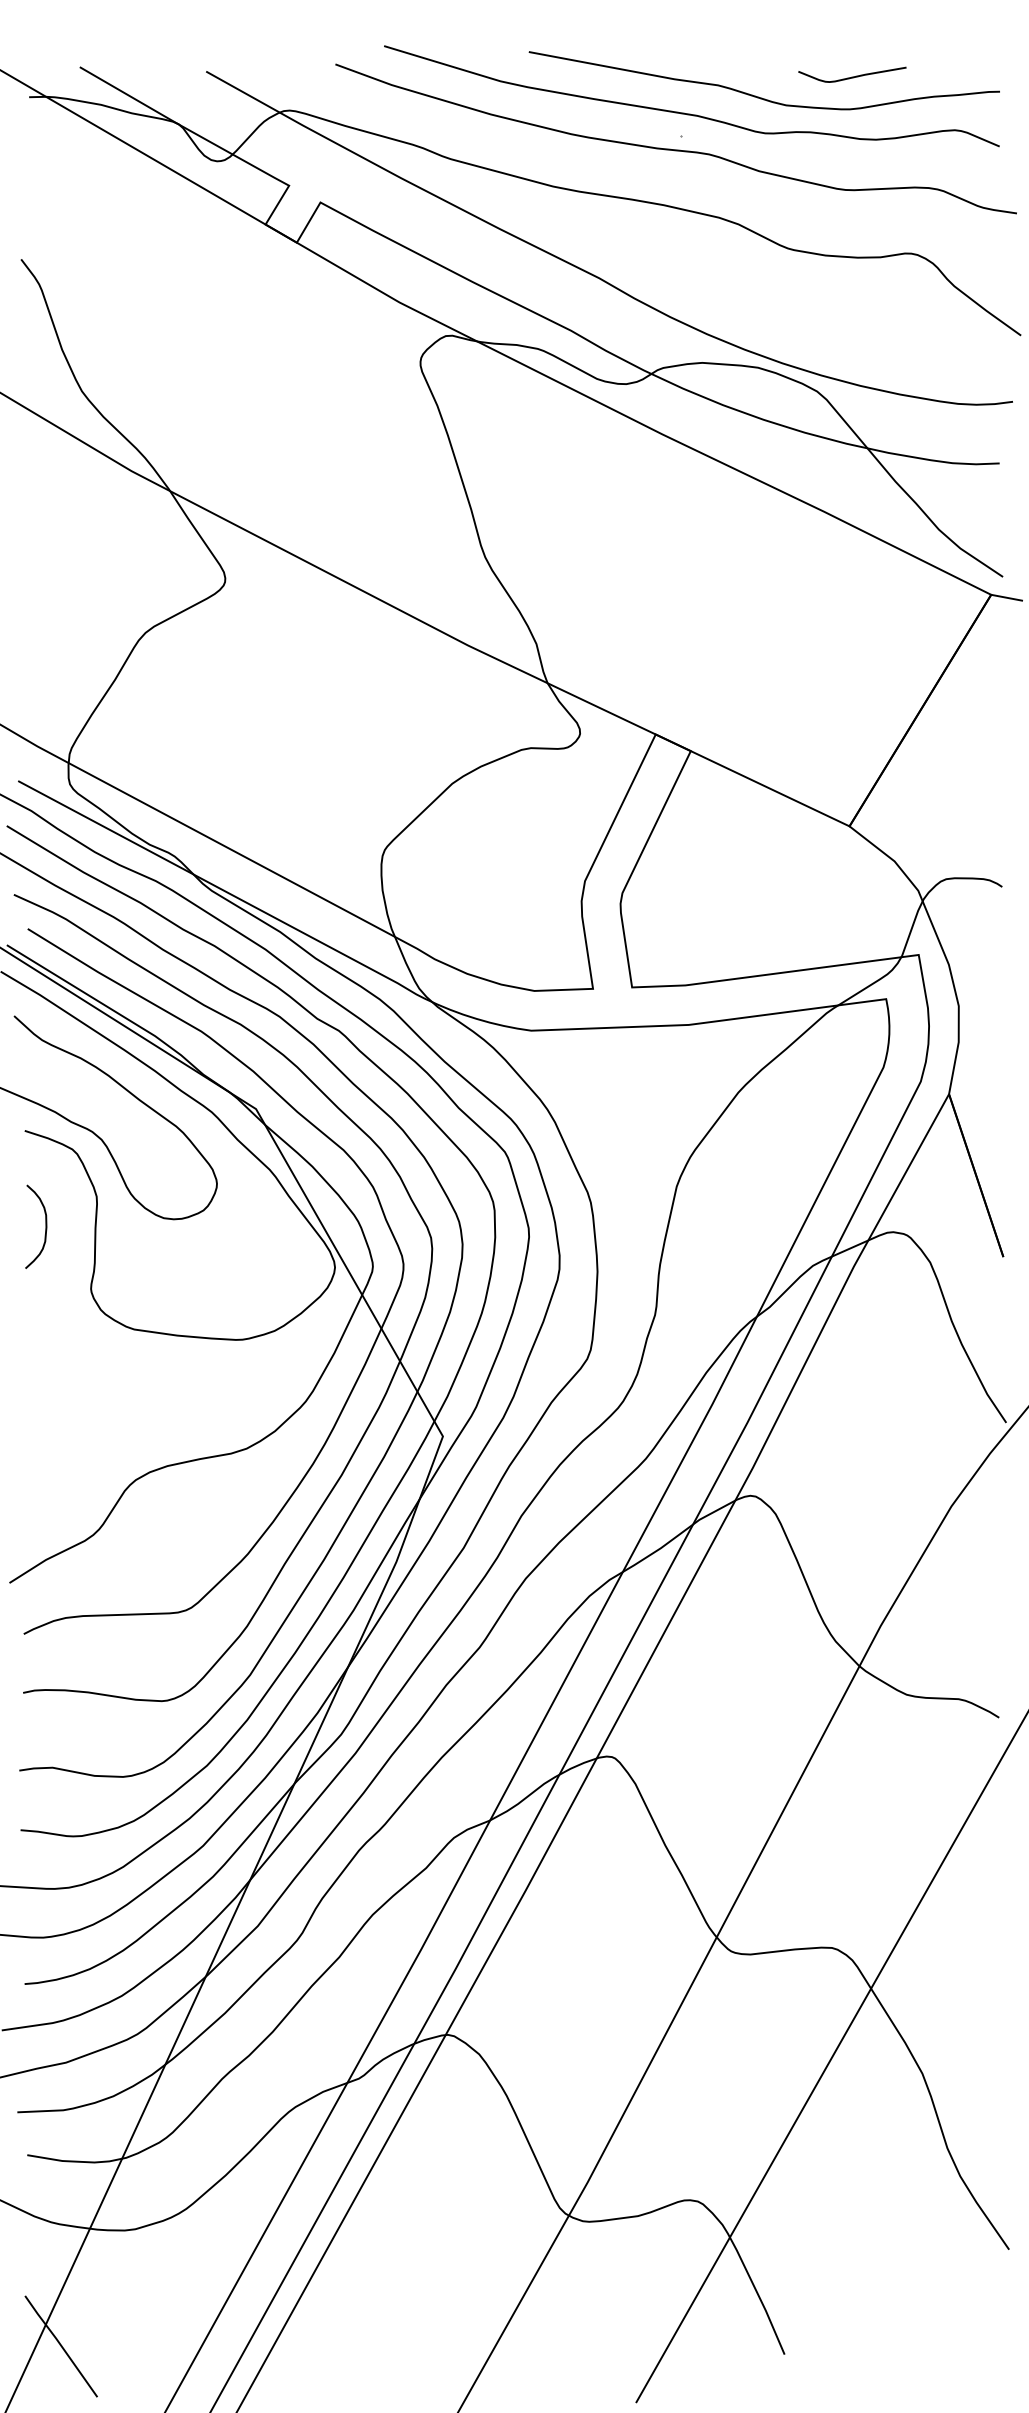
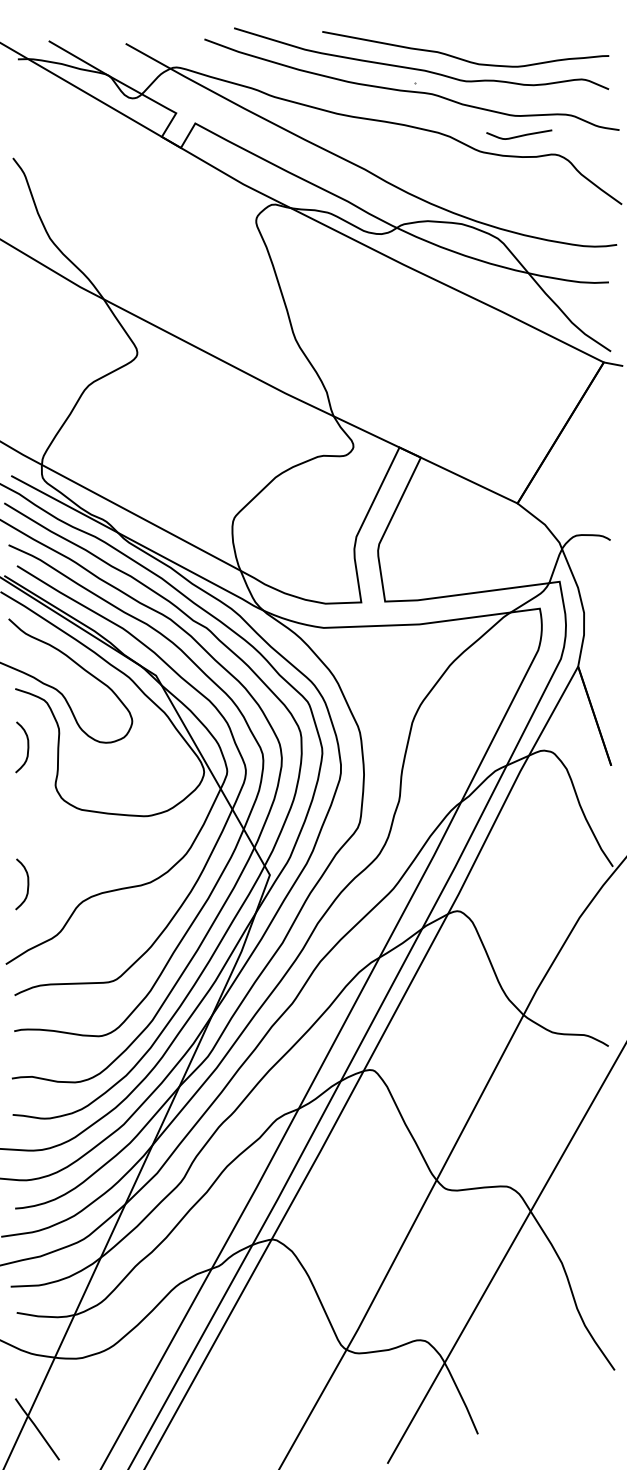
curve: (852, 76) -> (519, 135), moved
curve: (44, 1451) -> (27, 884), added

